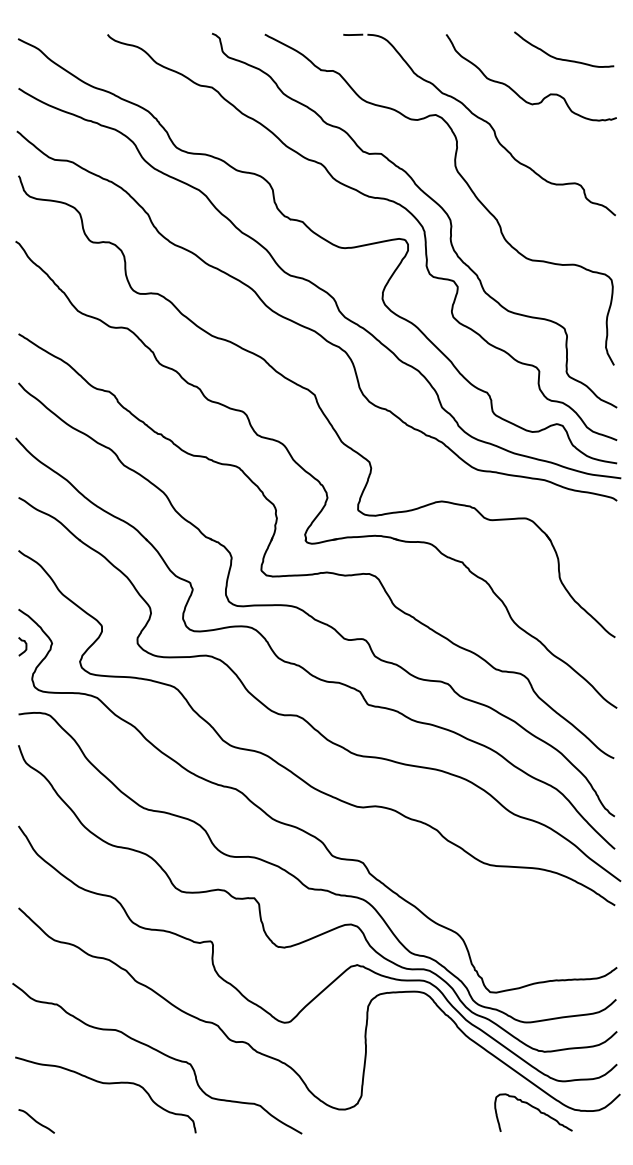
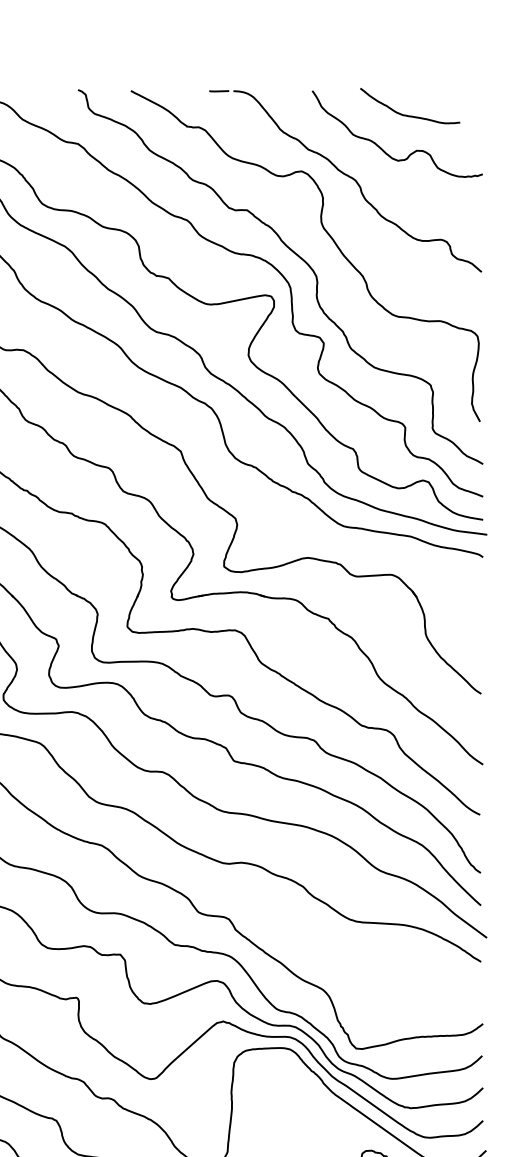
curve: (562, 58) -> (408, 114), moved

